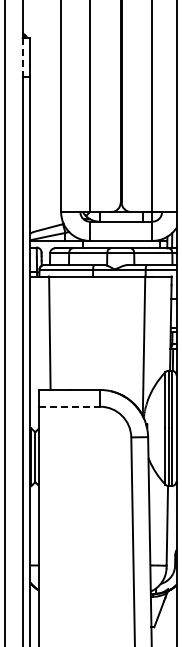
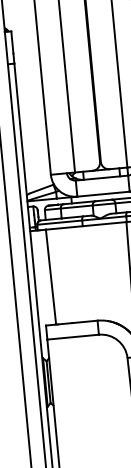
line: (22, 57) -> (6, 48), dashed -> solid
line: (69, 406) -> (73, 336), dashed -> solid

